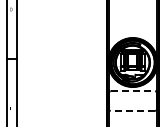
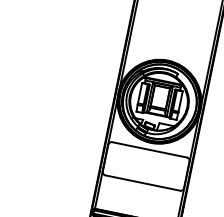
line: (133, 91) -> (150, 150), dashed -> solid
line: (132, 110) -> (142, 182), dashed -> solid

